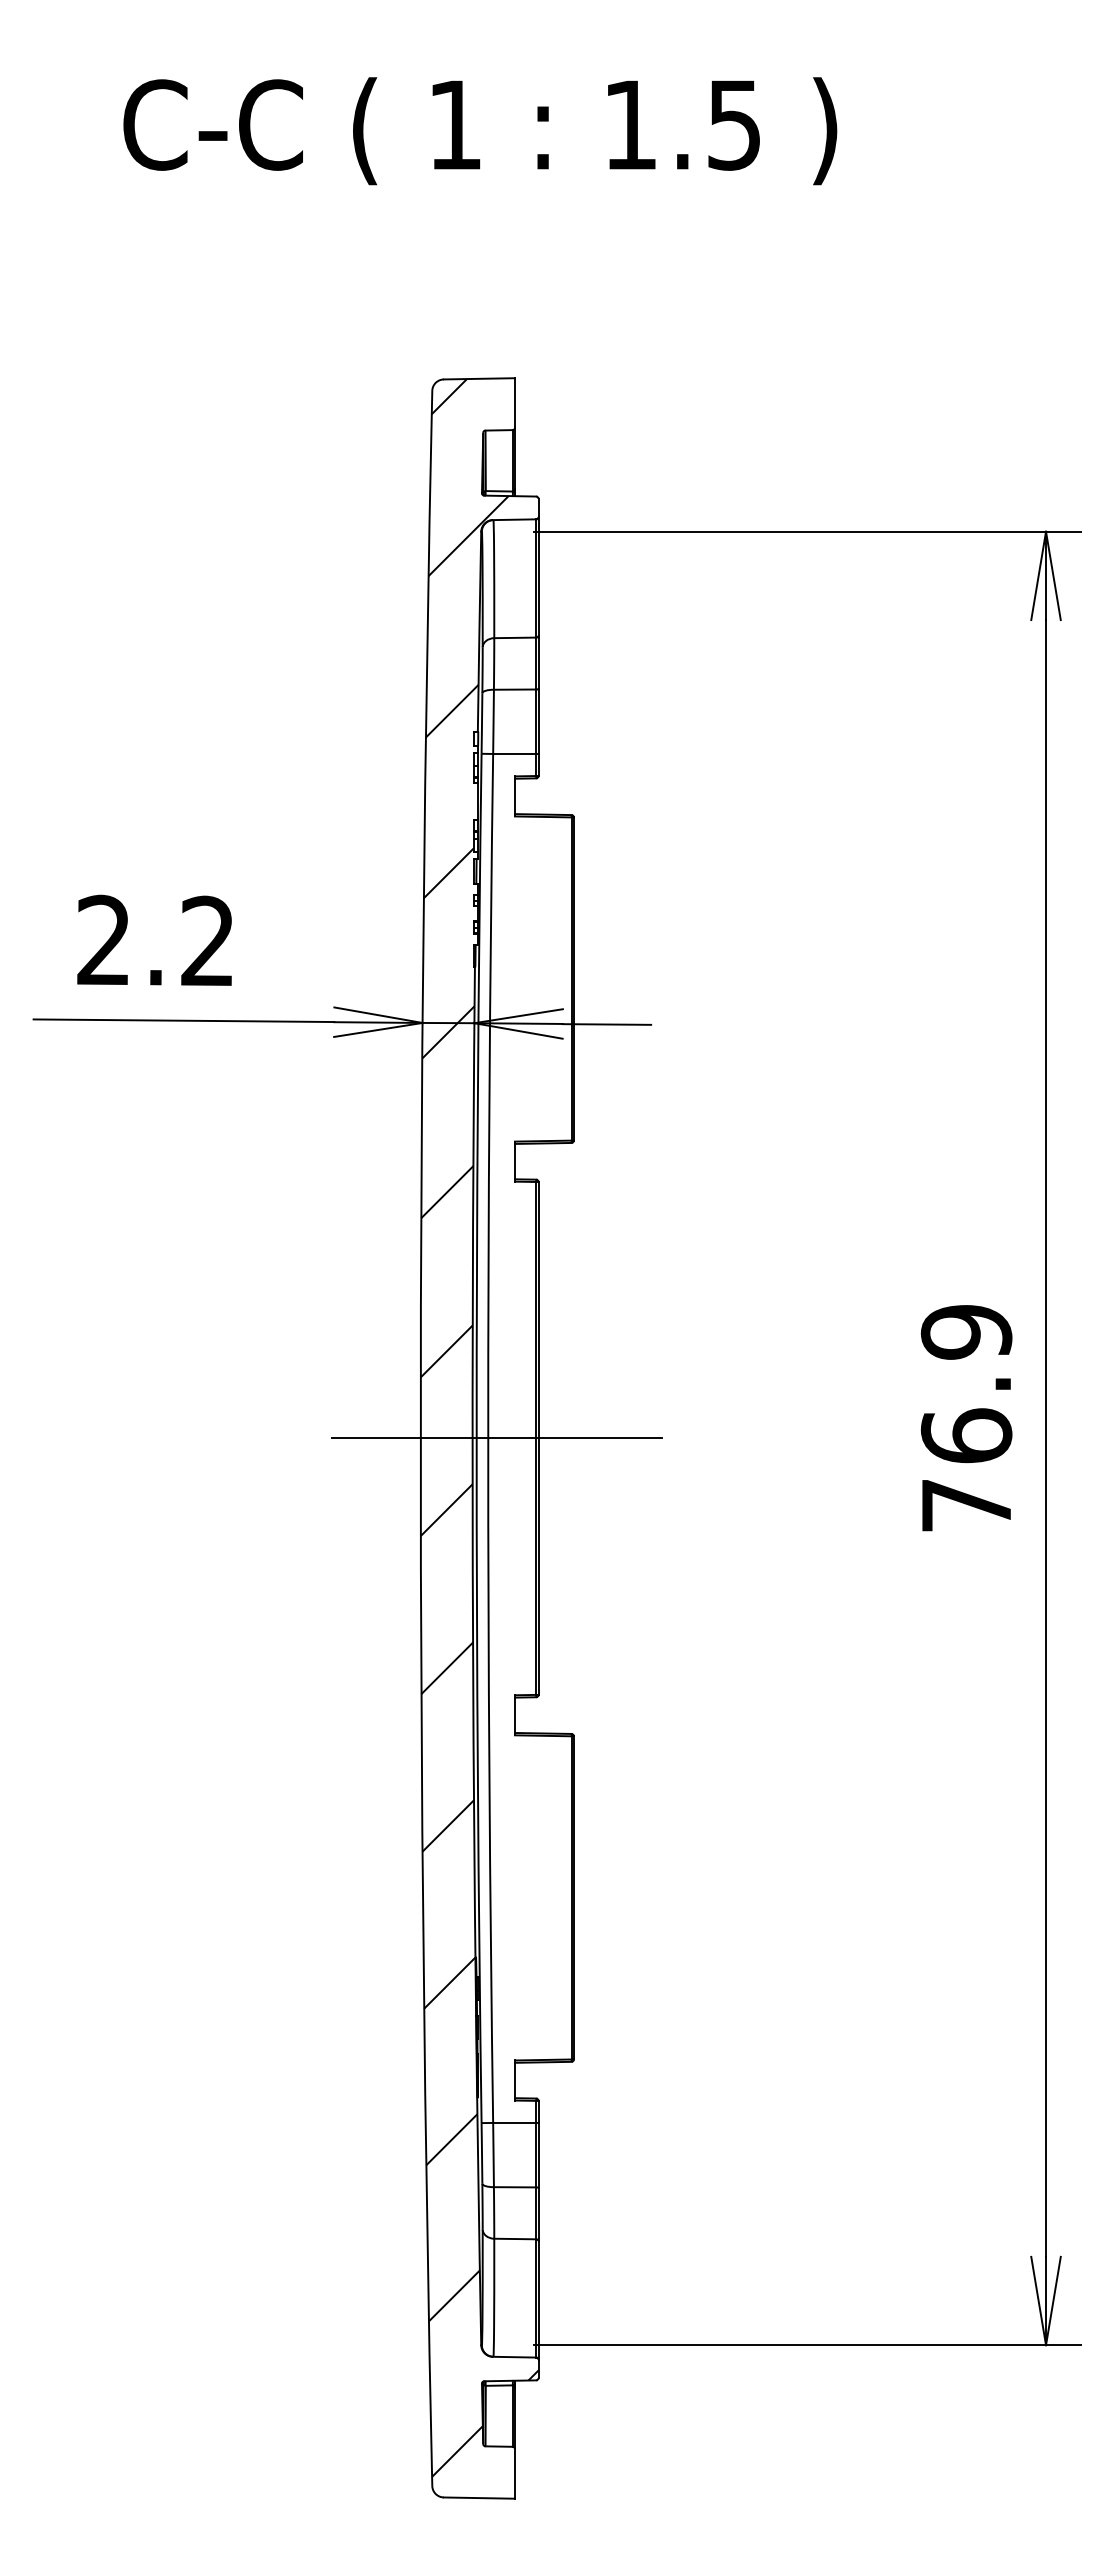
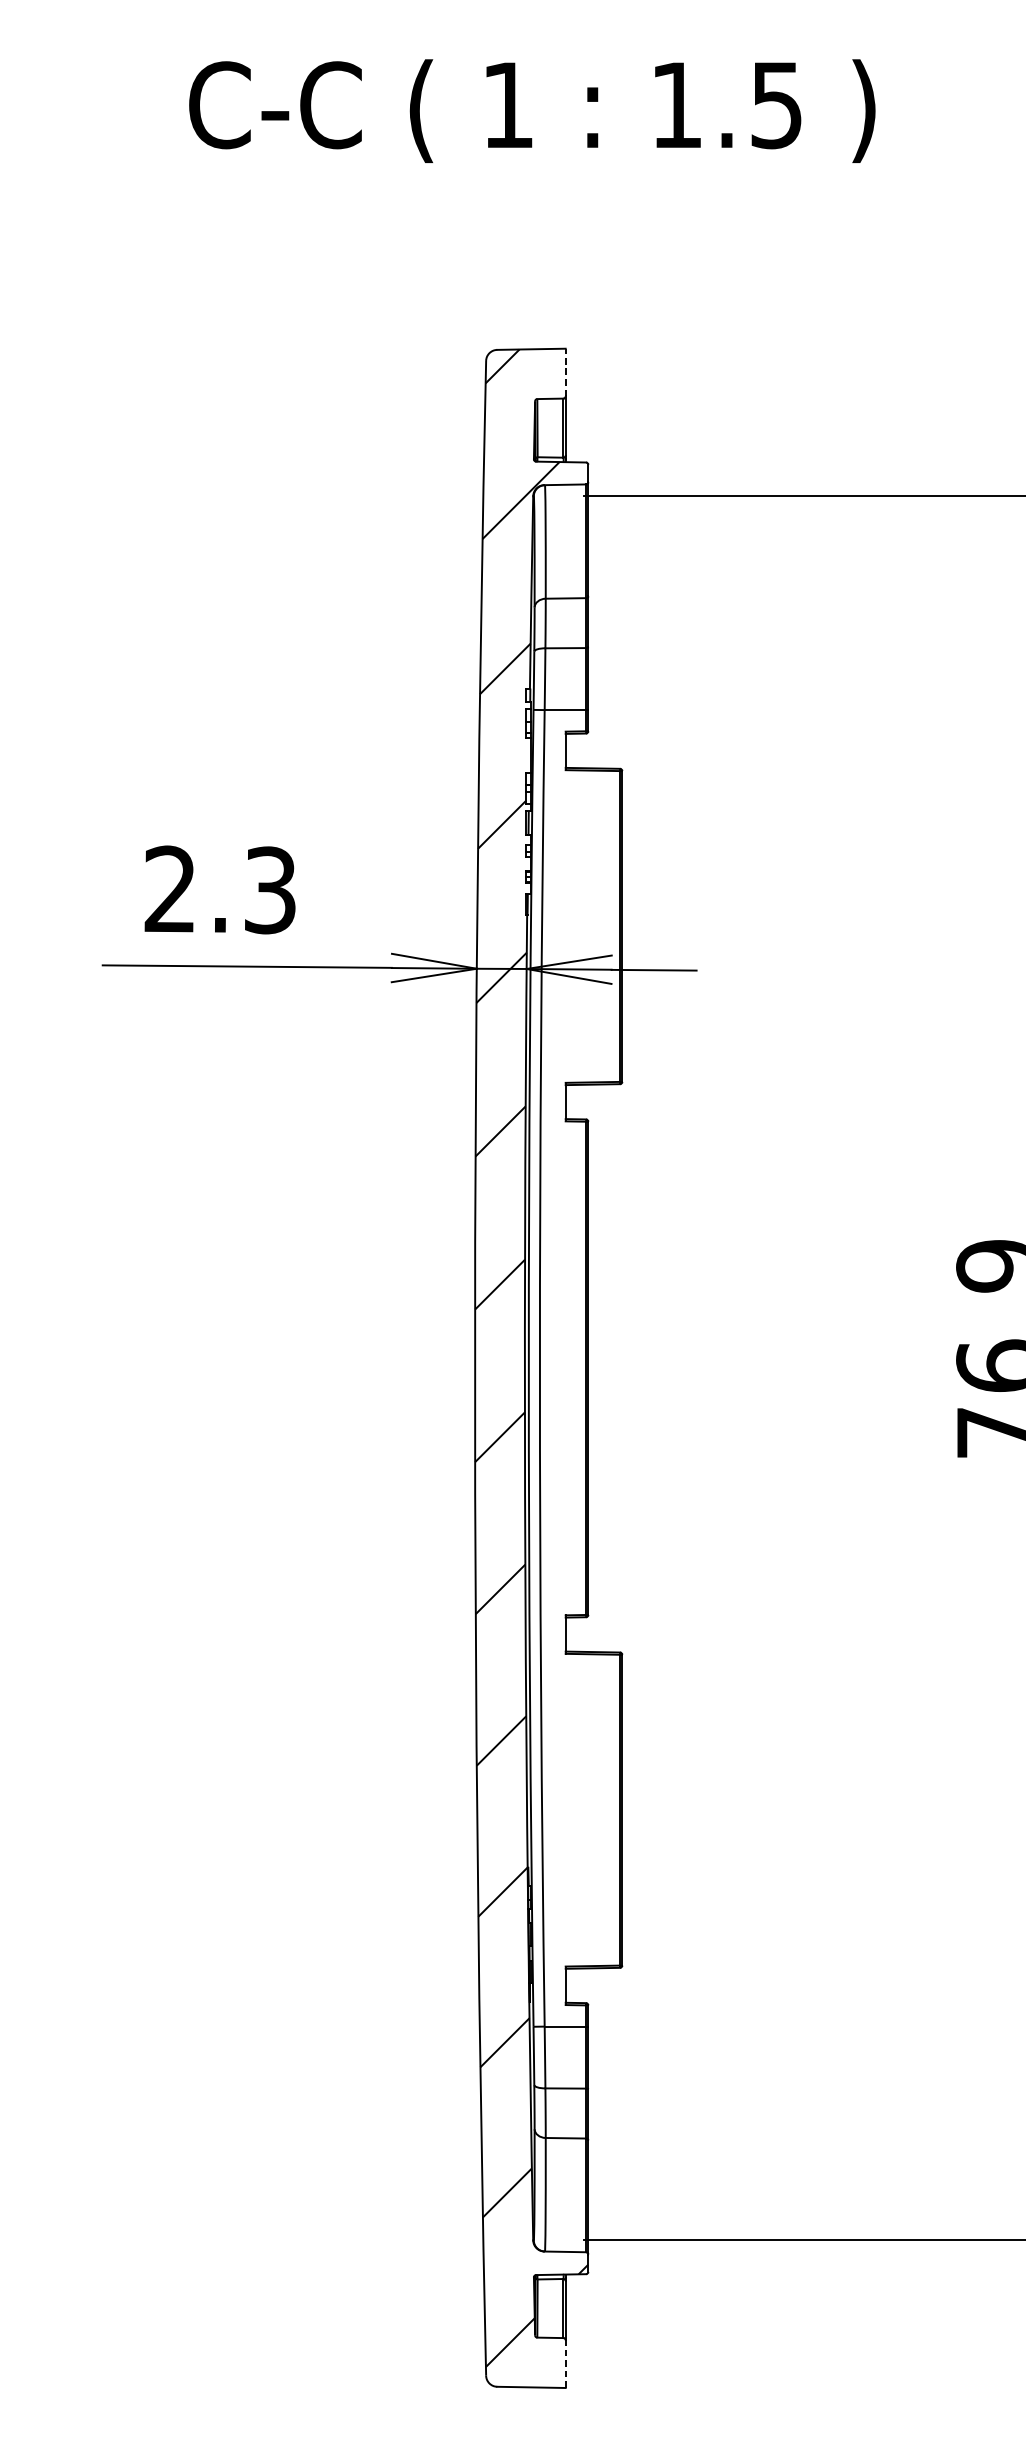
line: (515, 402) -> (566, 372), solid -> dashed
text: (207, 941) -> (269, 890), 2.2 -> 2.3
line: (497, 1438) -> (548, 1368), removed
line: (515, 2473) -> (566, 2363), solid -> dashed

